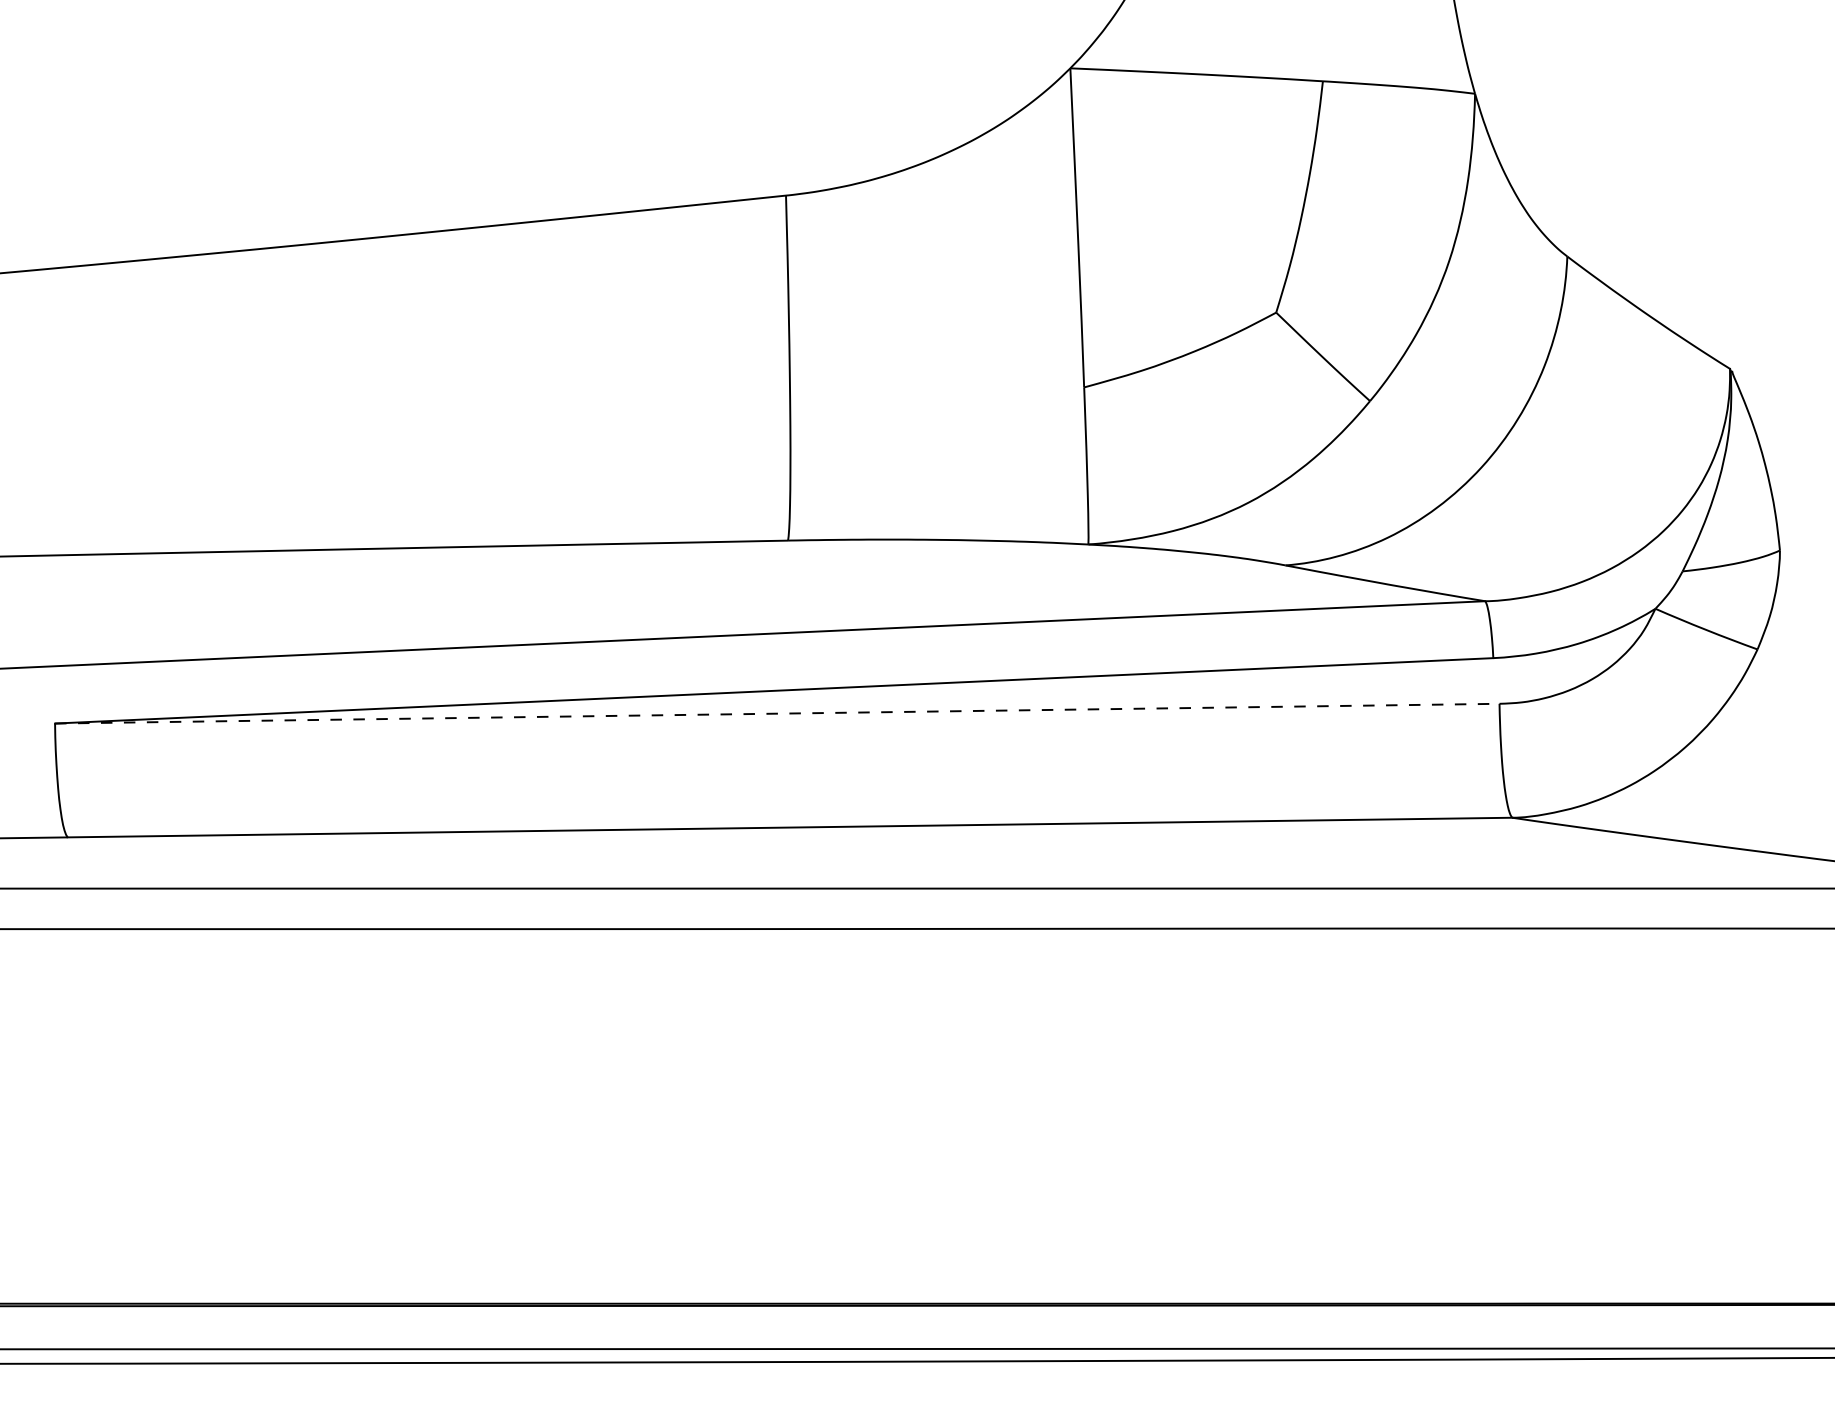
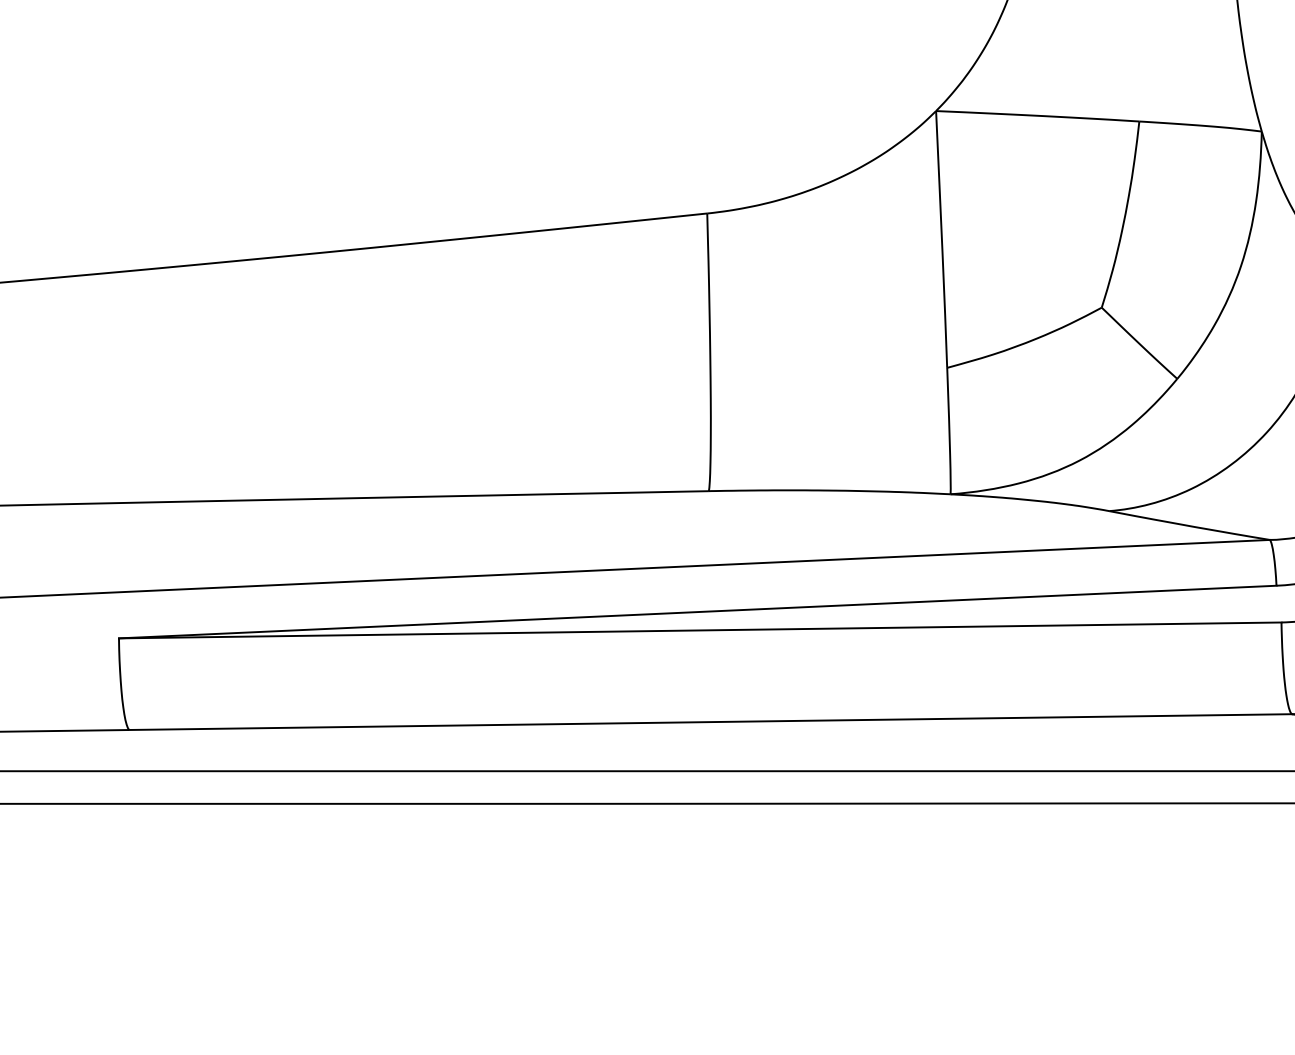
line: (777, 713) -> (700, 630), dashed -> solid

